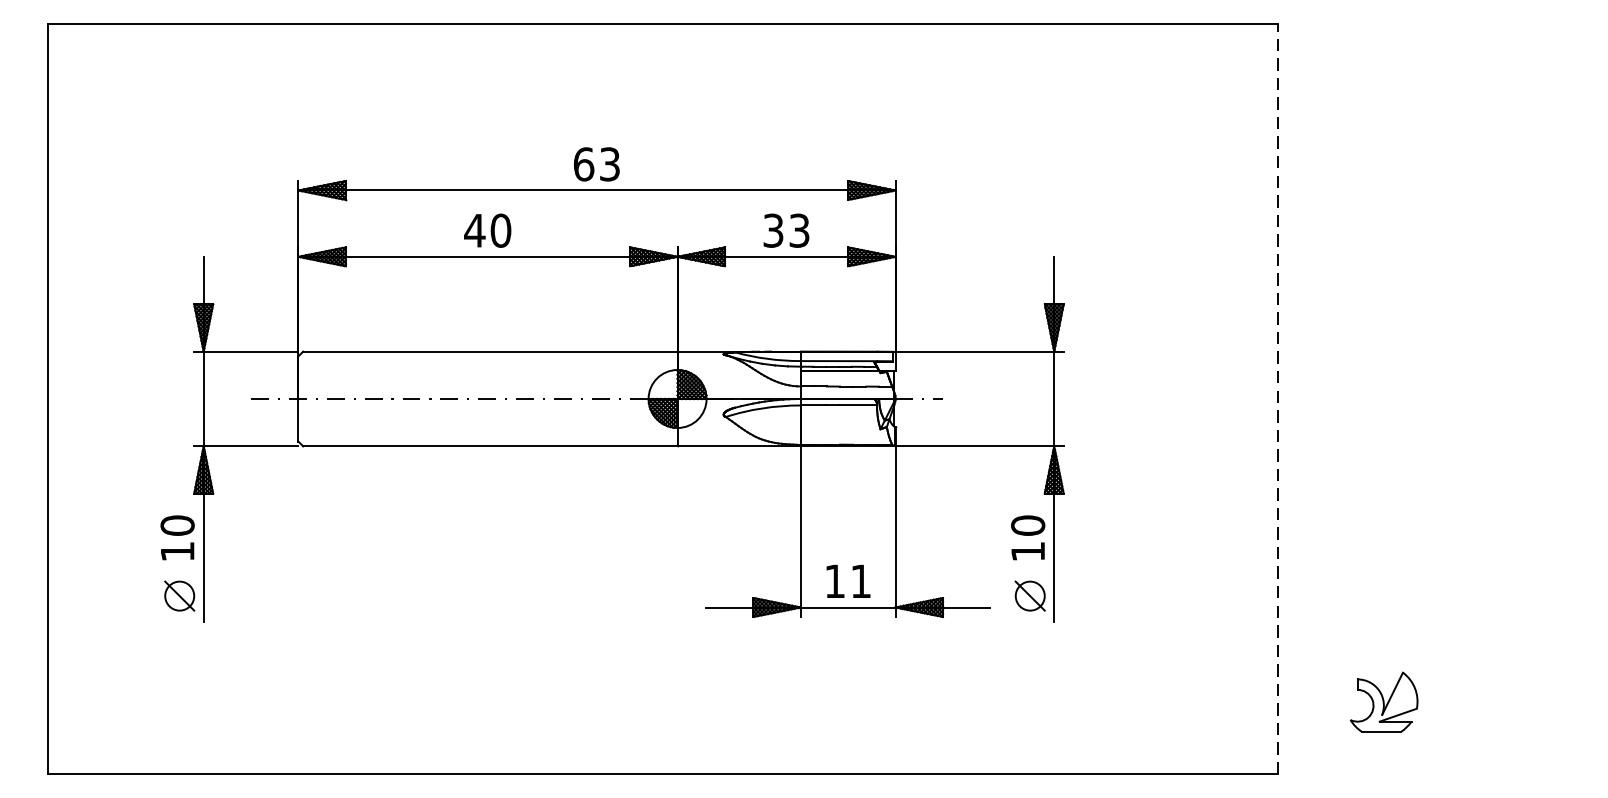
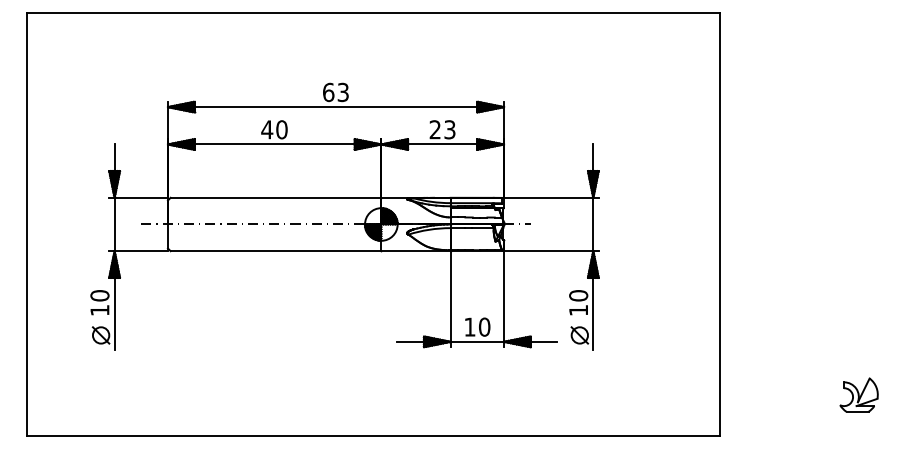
text: (772, 230) -> (434, 129), 33 -> 23
line: (1278, 399) -> (719, 224), dashed -> solid
text: (860, 580) -> (484, 326), 11 -> 10
part: (1383, 701) -> (858, 394), moved

